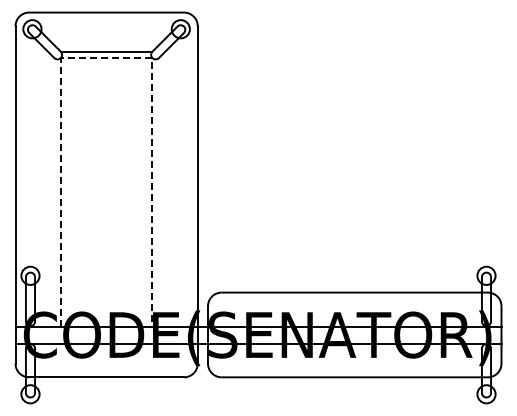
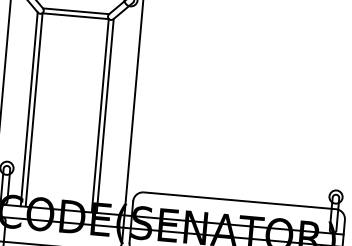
line: (106, 58) -> (75, 16), dashed -> solid
line: (53, 191) -> (28, 108), added
line: (159, 191) -> (105, 115), added

